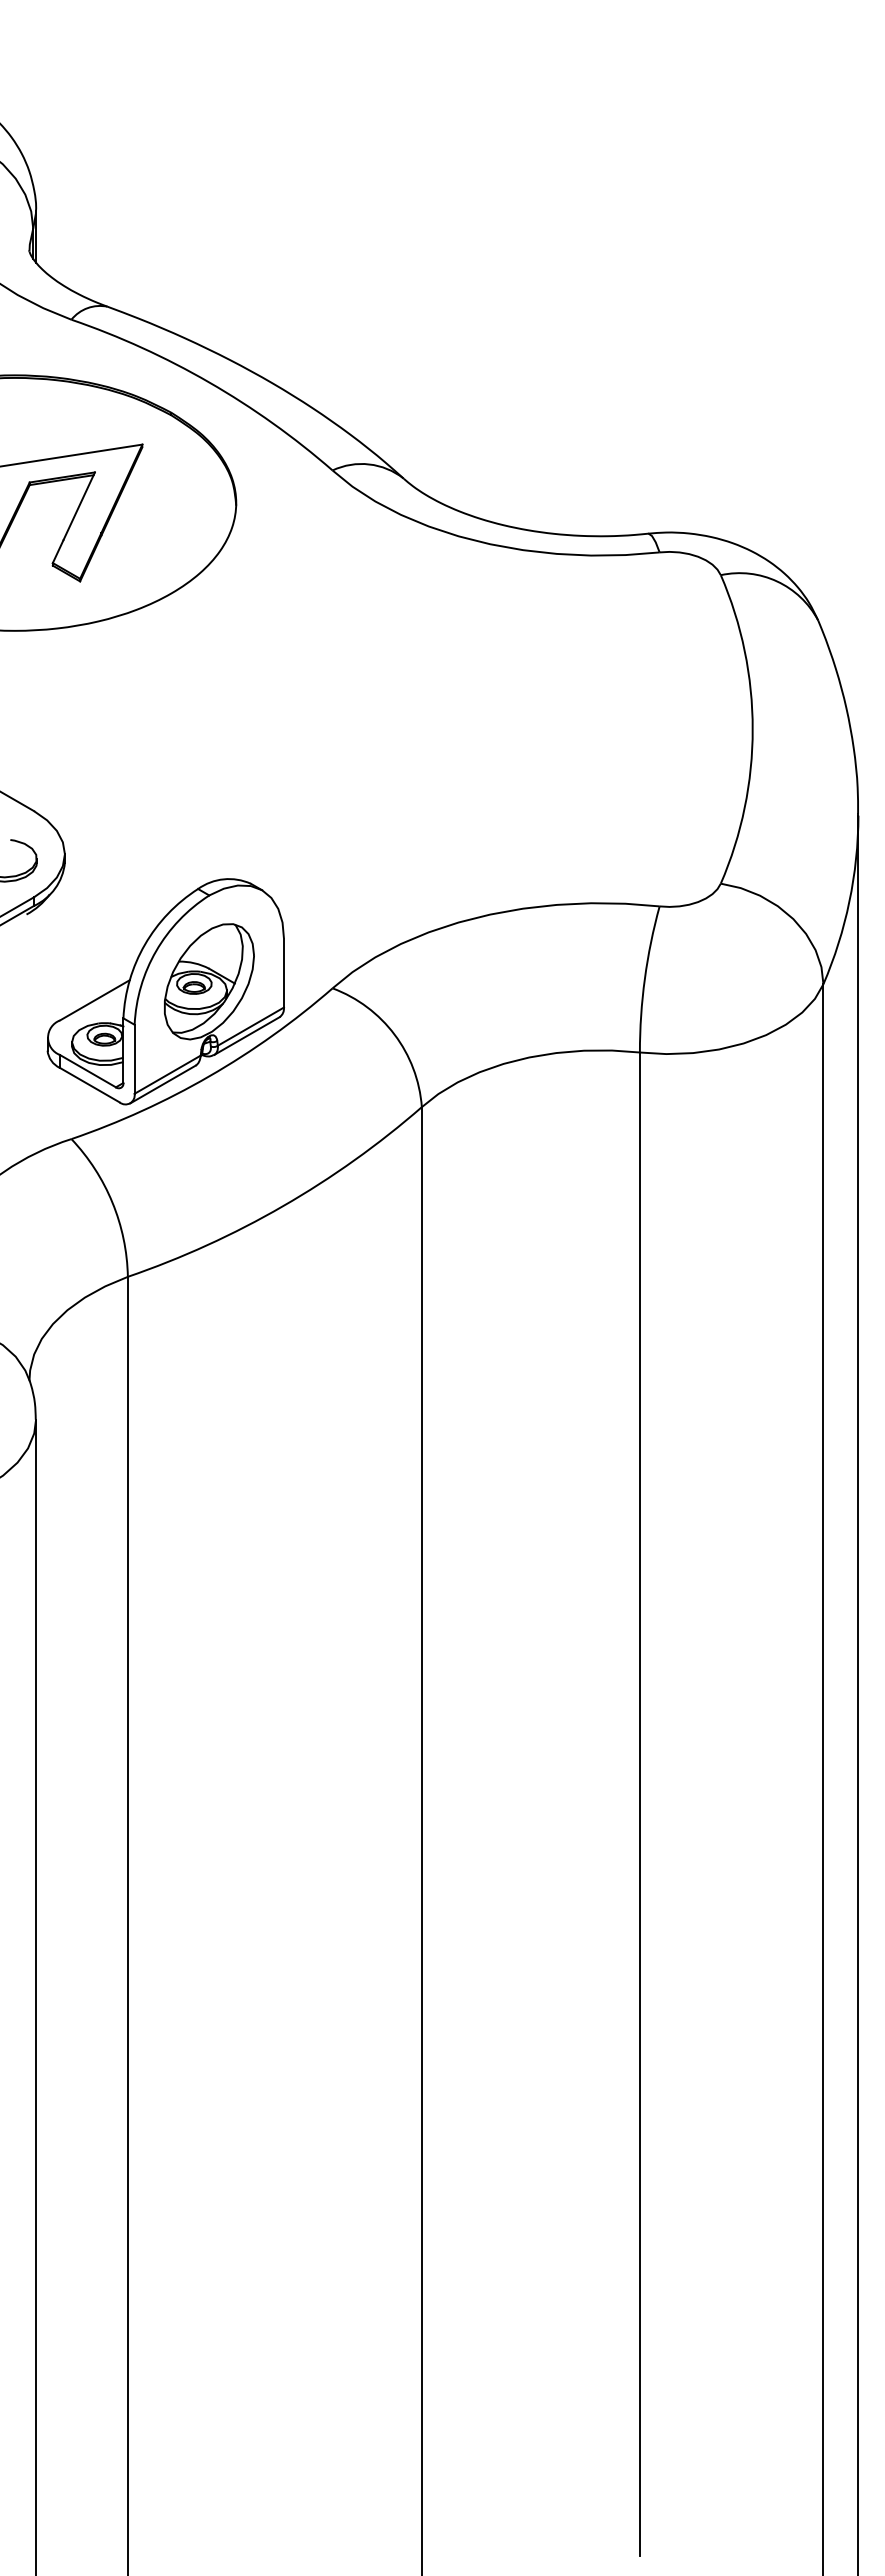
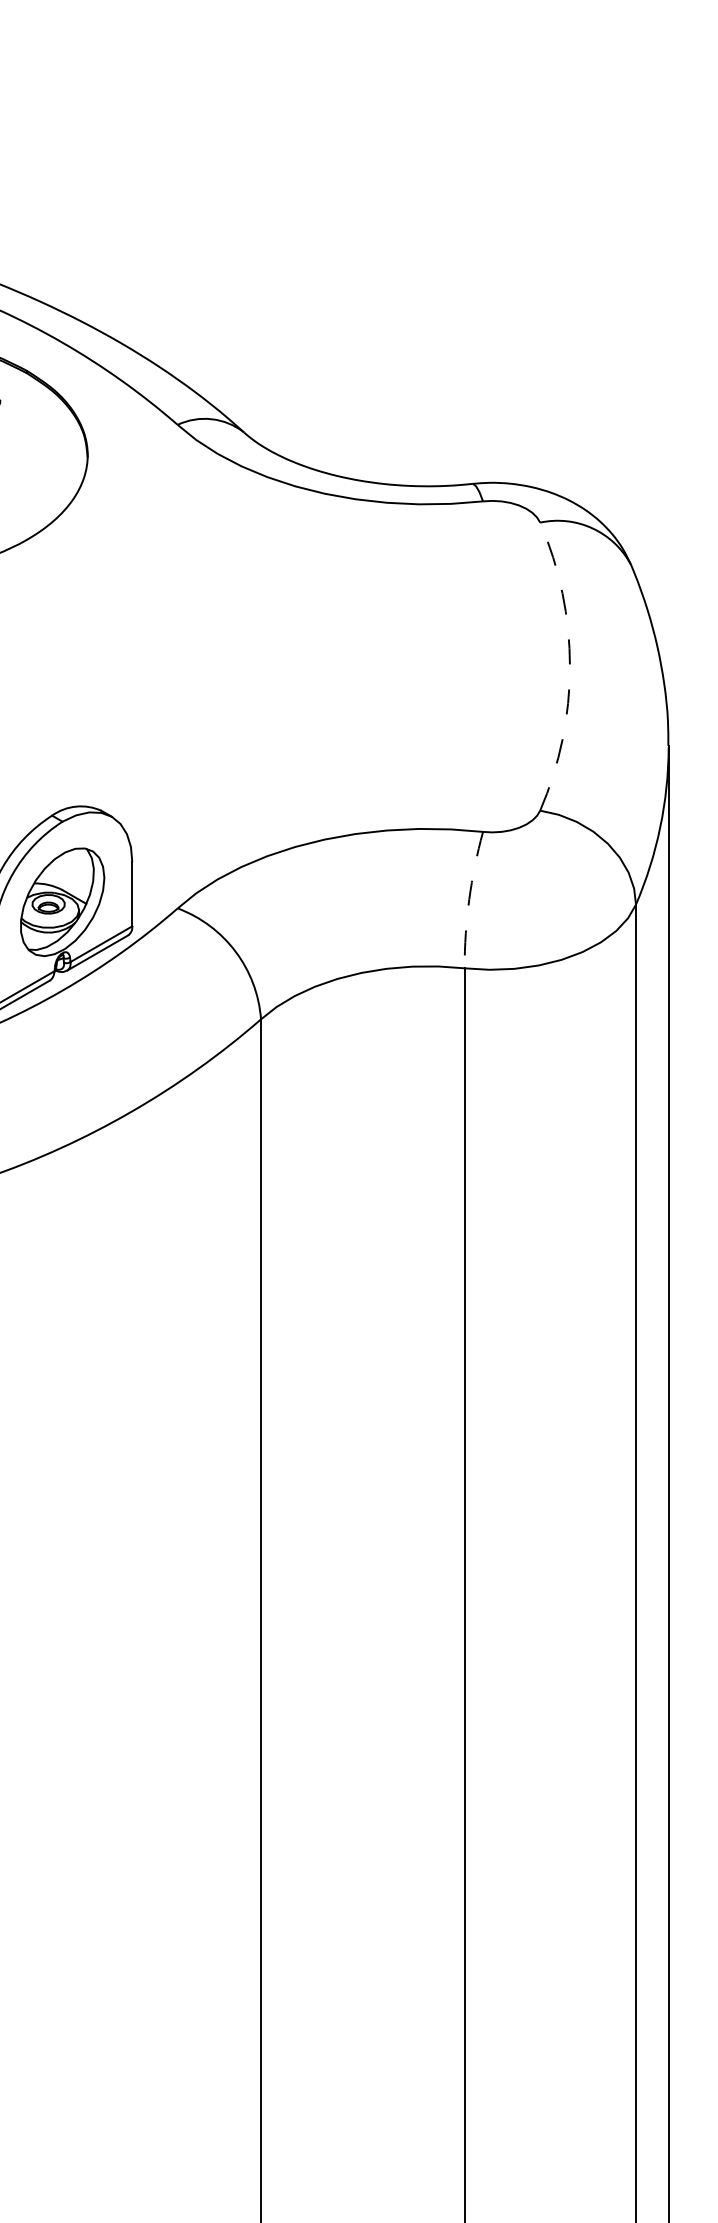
arc: (752, 729) -> (569, 666), solid -> dashed
arc: (644, 978) -> (468, 899), solid -> dashed

